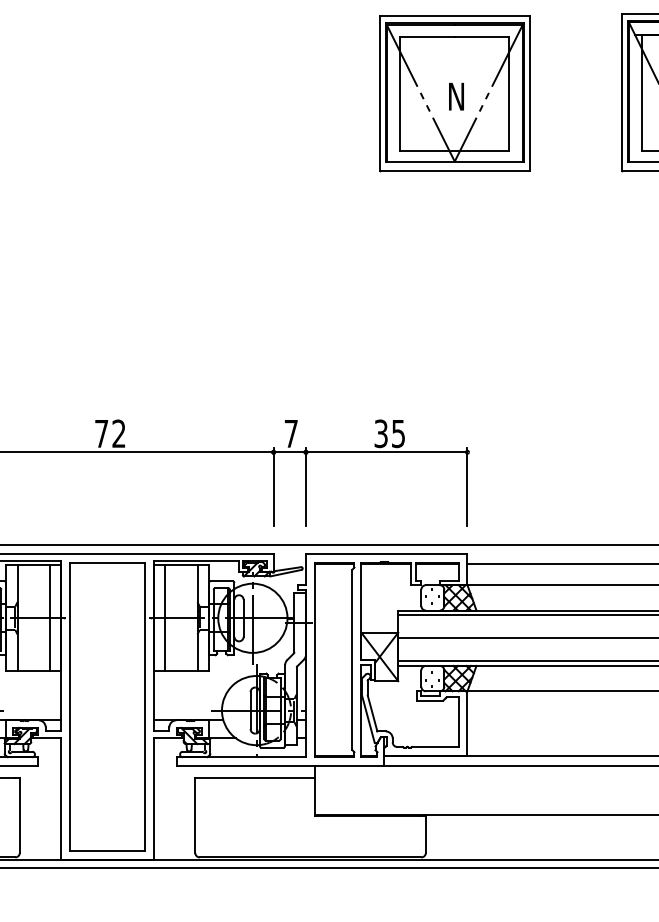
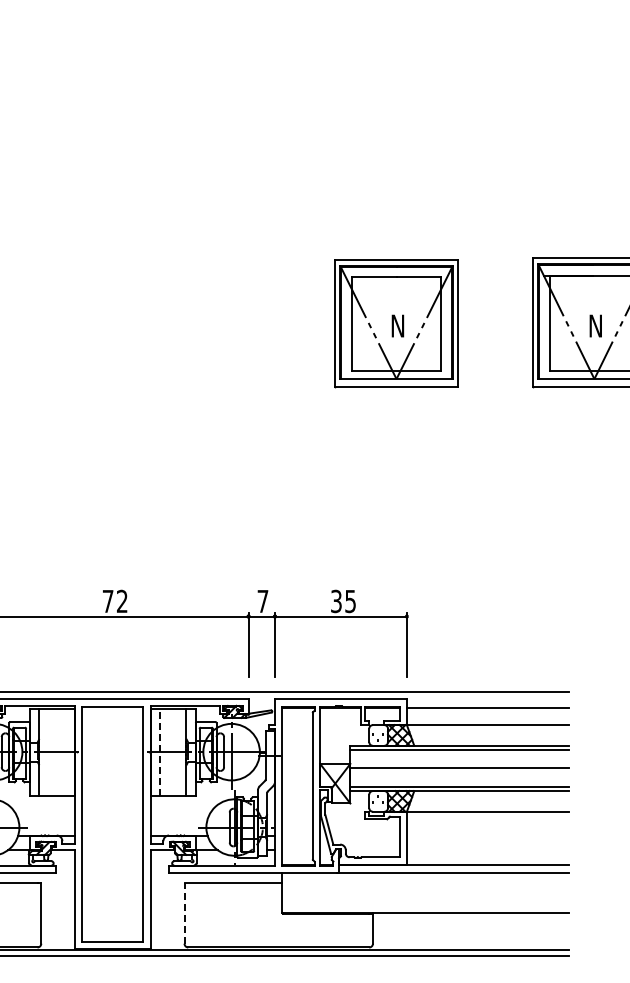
line: (49, 617) -> (65, 751), removed
line: (165, 617) -> (160, 751), solid -> dashed
line: (195, 815) -> (184, 913), solid -> dashed

